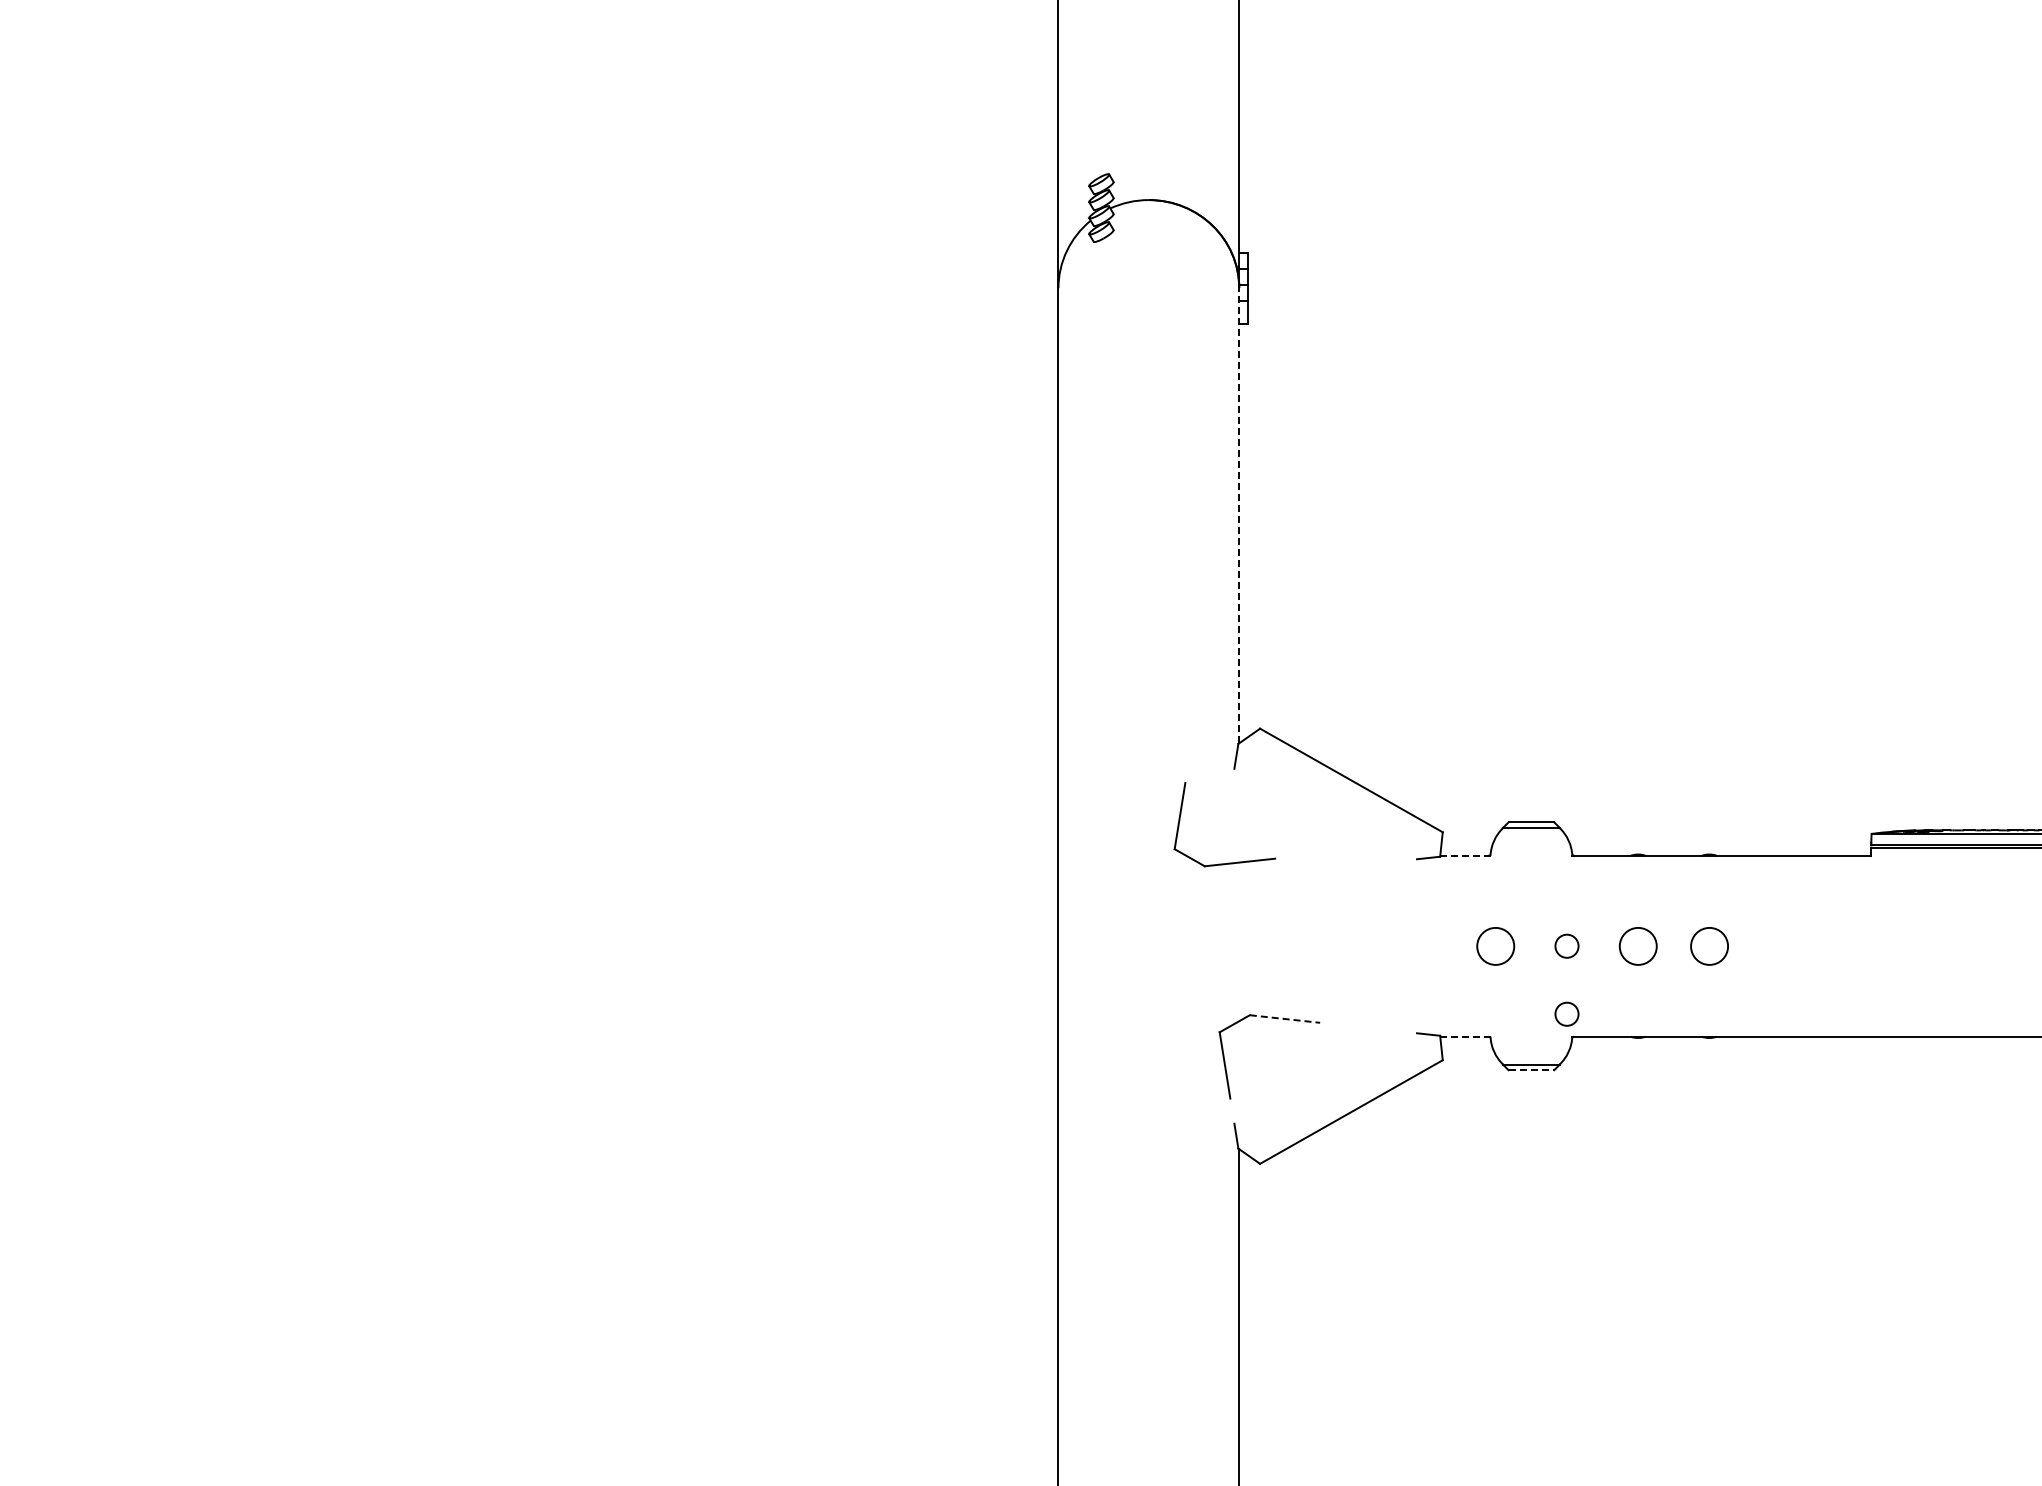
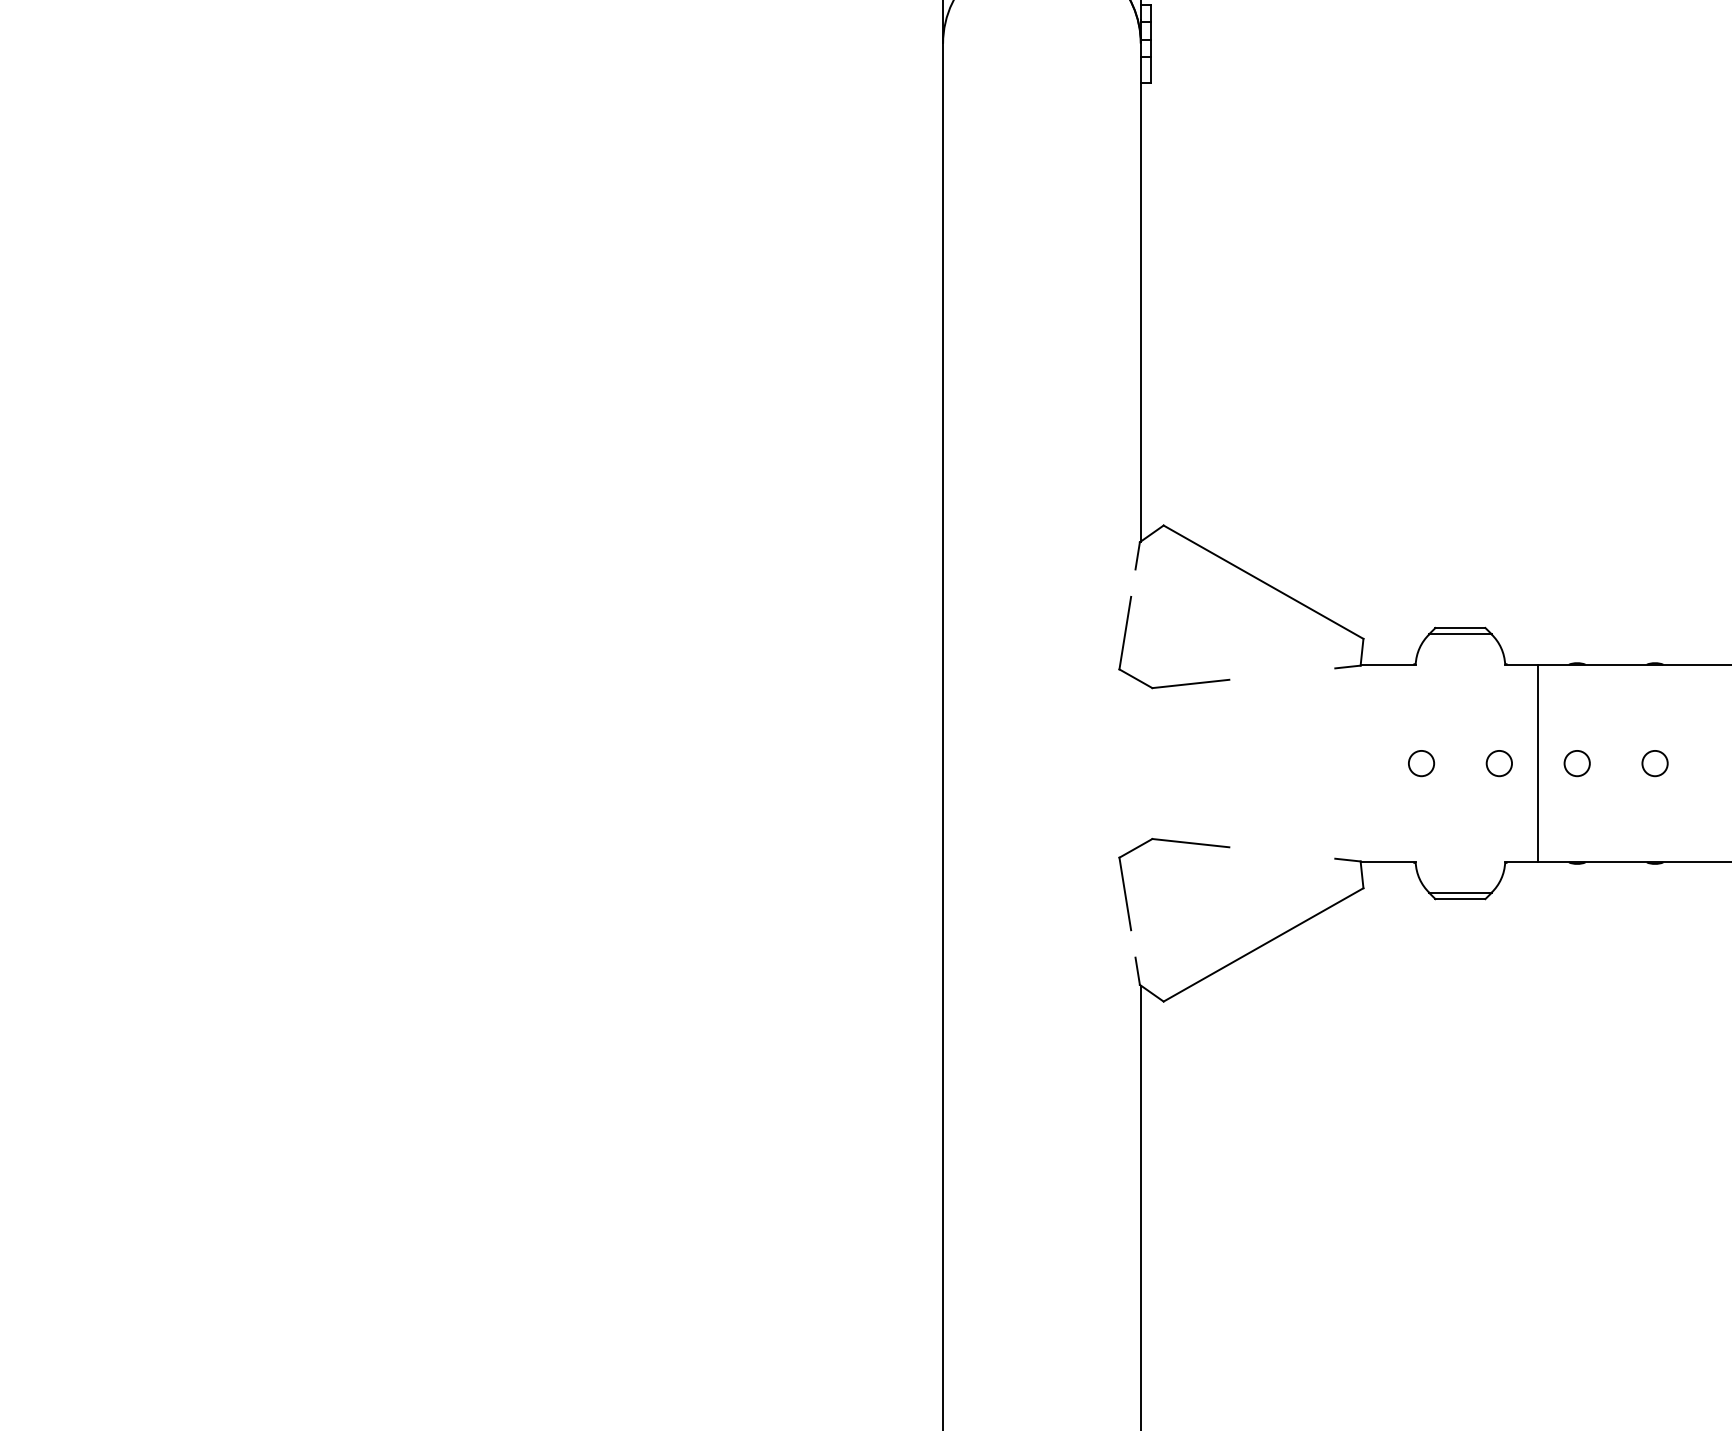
line: (1239, 513) -> (1141, 290), dashed -> solid
line: (1465, 855) -> (1388, 664), dashed -> solid
part: (1227, 862) -> (1177, 683), moved
circle: (1495, 945) -> (1421, 762), size x0.62
line: (1602, 945) -> (1538, 762), added
circle: (1637, 945) -> (1576, 762), size x0.62
circle: (1708, 945) -> (1654, 762), size x0.62
circle: (1566, 1013) -> (1498, 837), removed
line: (1285, 1019) -> (1191, 843), dashed -> solid
line: (1465, 1036) -> (1388, 862), dashed -> solid
line: (1531, 1070) -> (1460, 899), dashed -> solid

